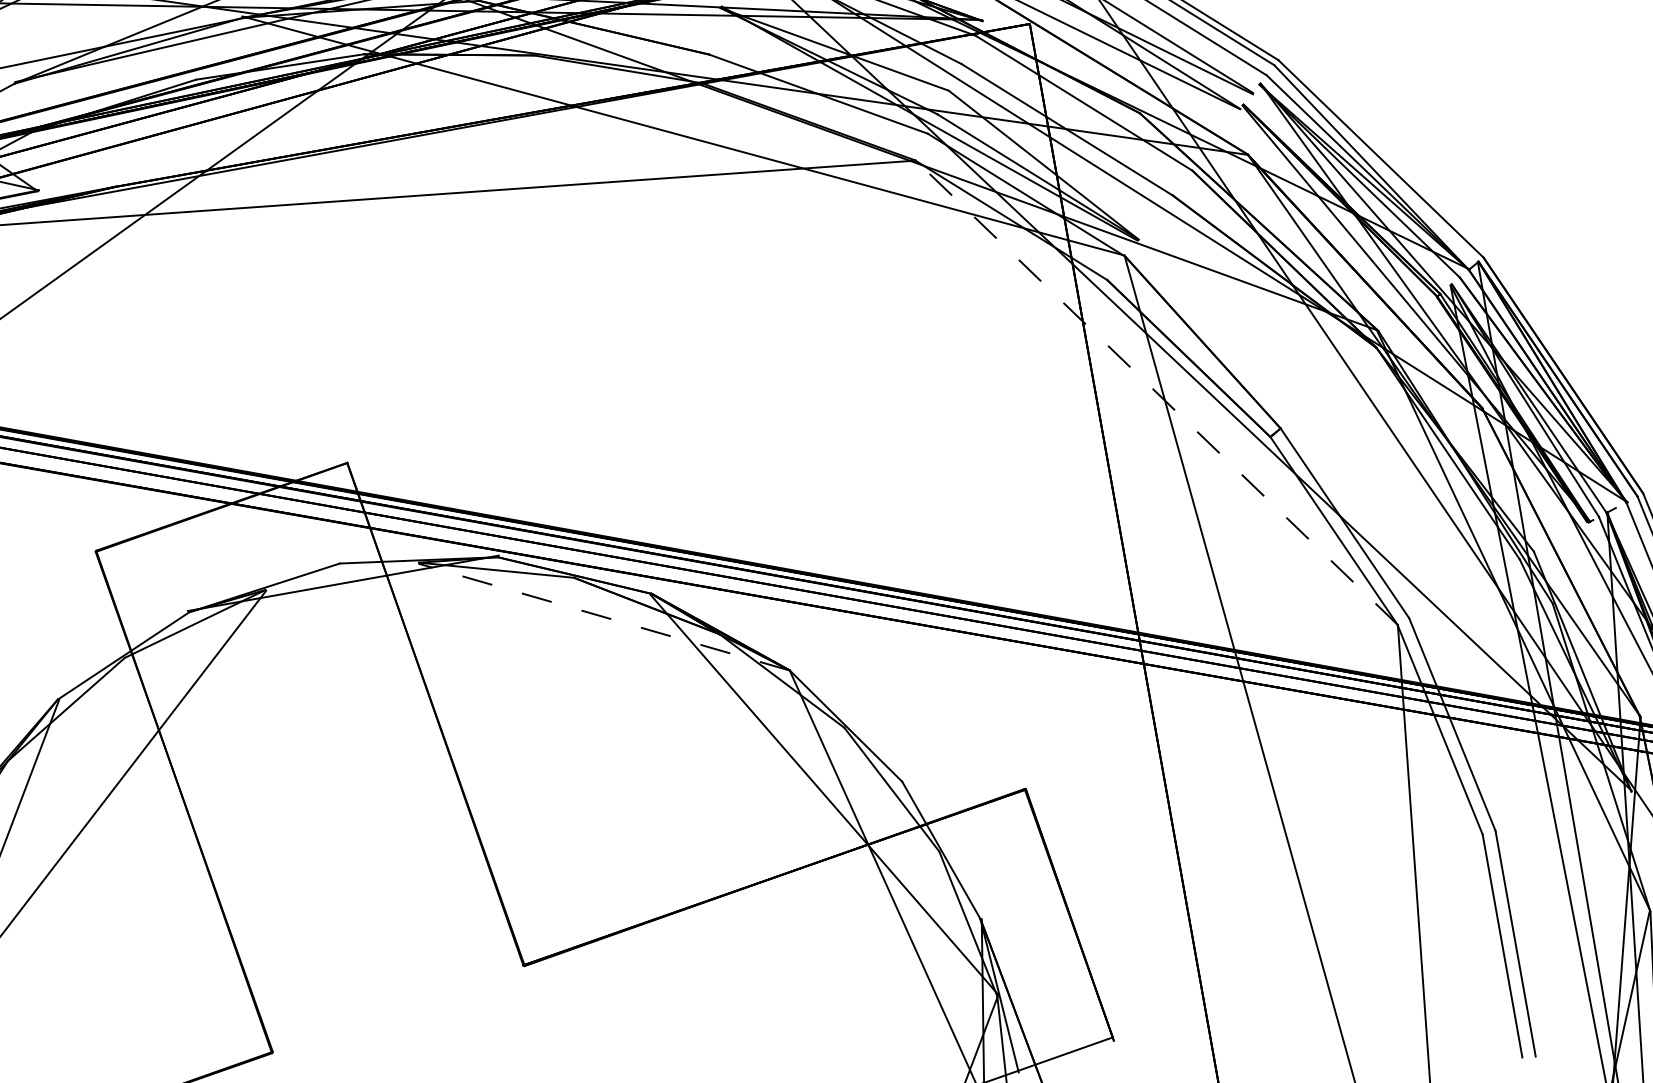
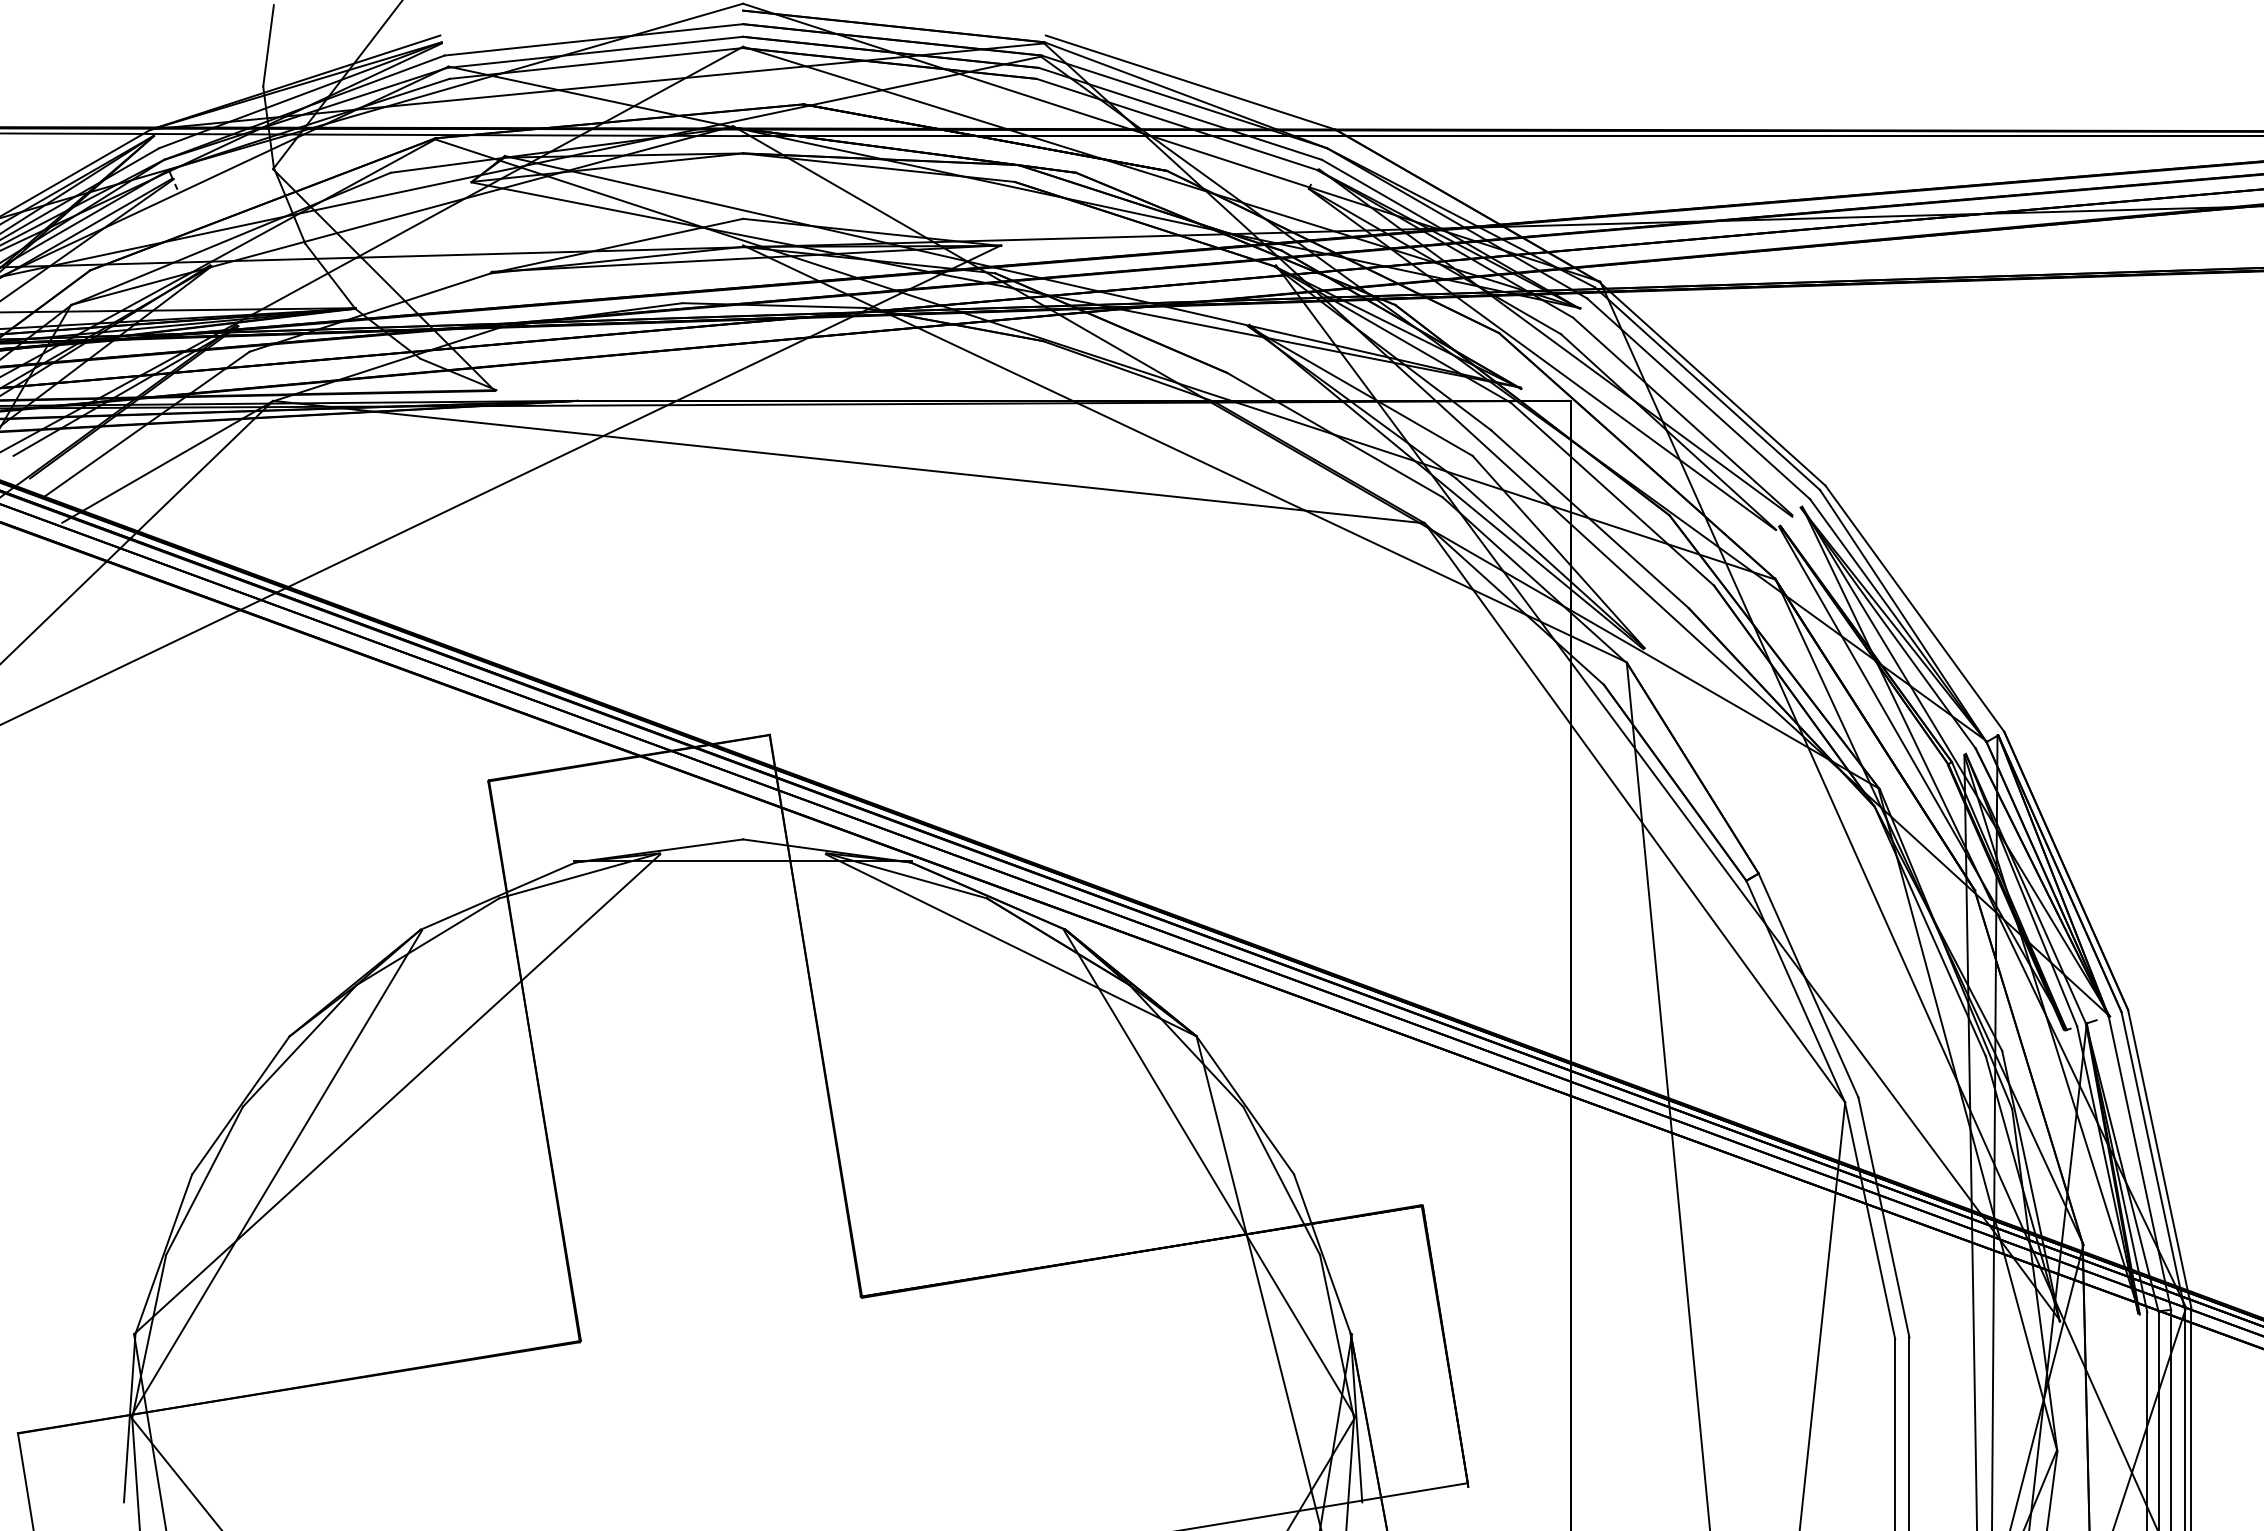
line: (1157, 392) -> (1635, 812), dashed -> solid
line: (603, 617) -> (1010, 945), dashed -> solid

